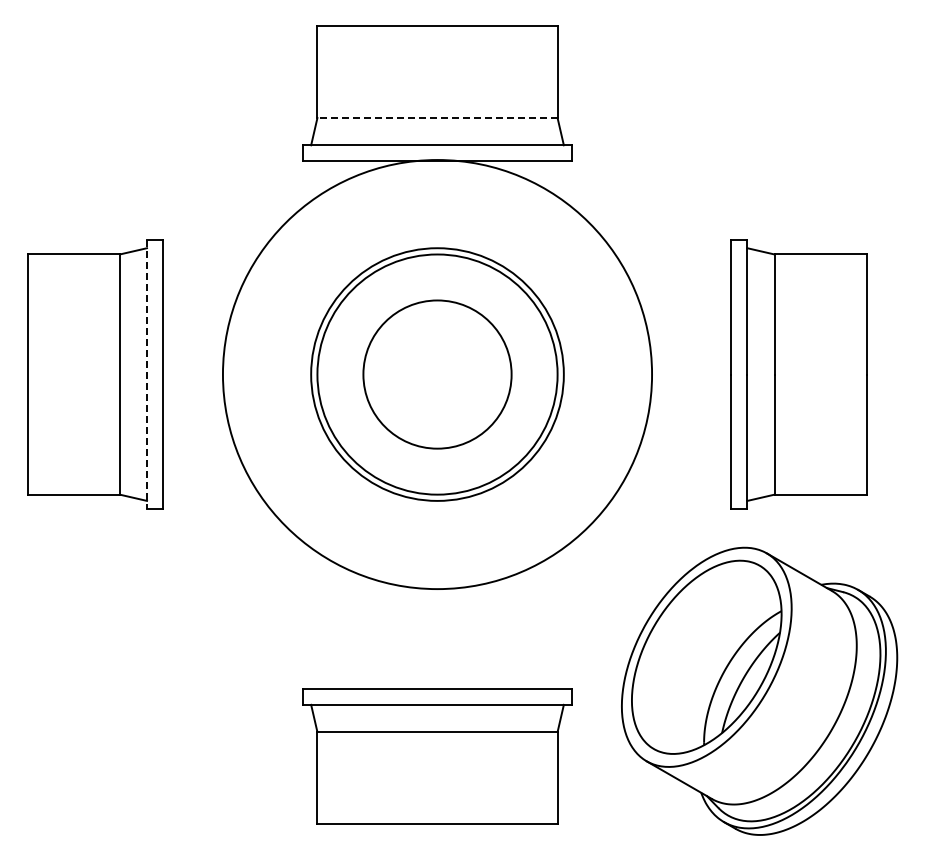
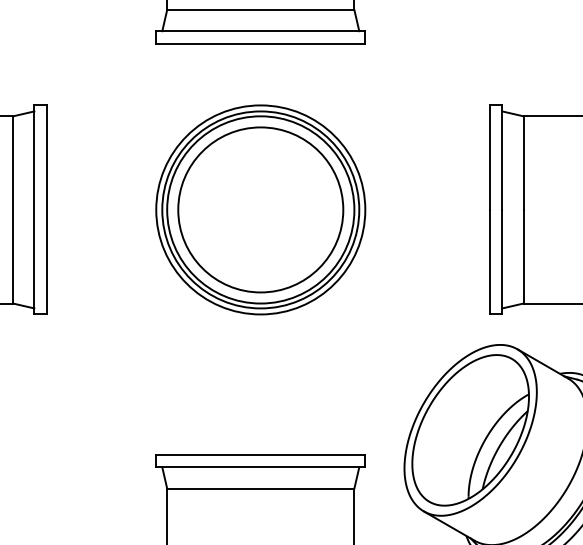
line: (437, 118) -> (260, 10), dashed -> solid
circle: (437, 374) -> (260, 209), size x0.62
circle: (437, 374) -> (260, 209), size x1.43
line: (147, 375) -> (34, 210), dashed -> solid

